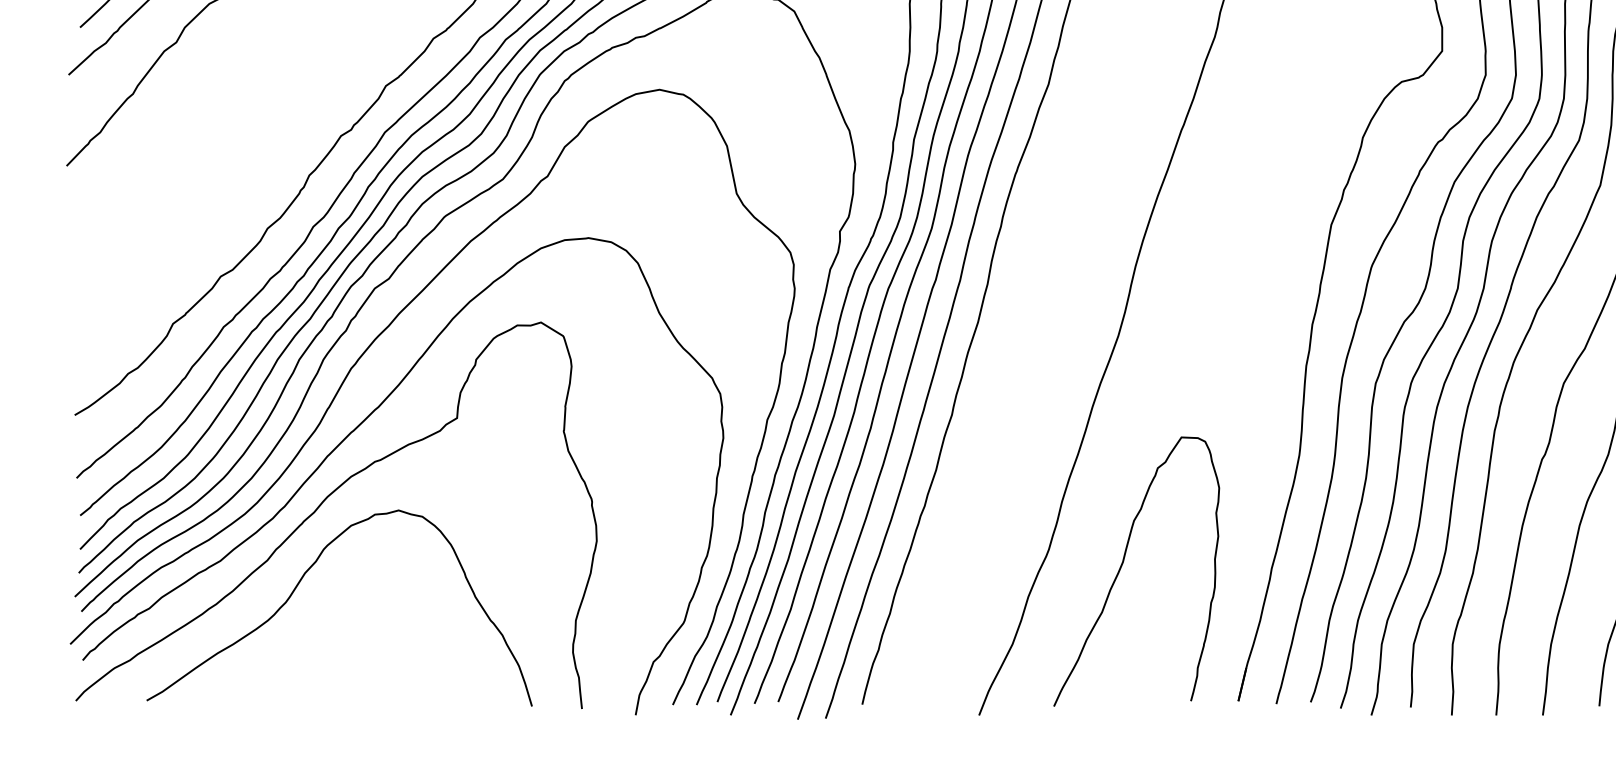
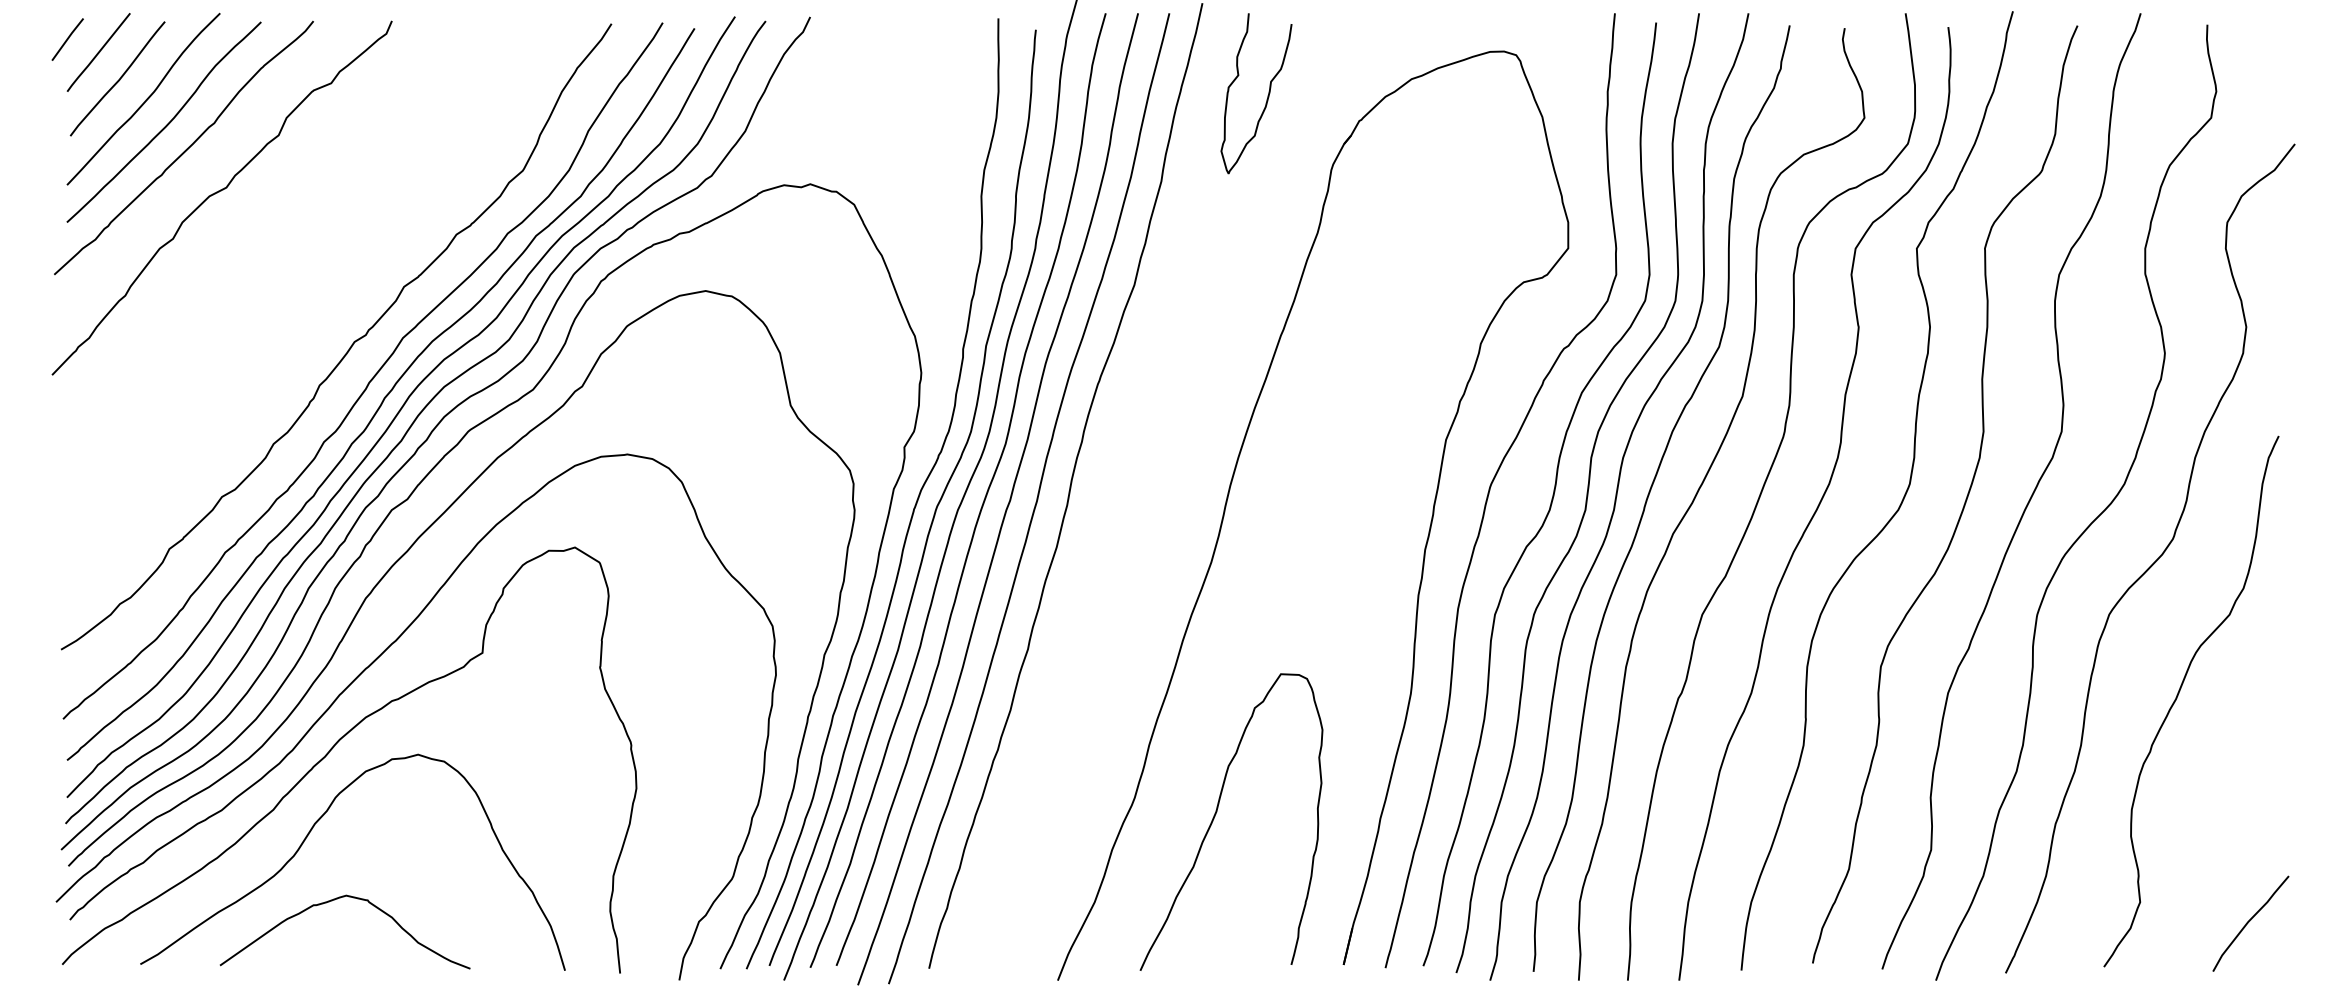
curve: (320, 643) -> (332, 901), added

